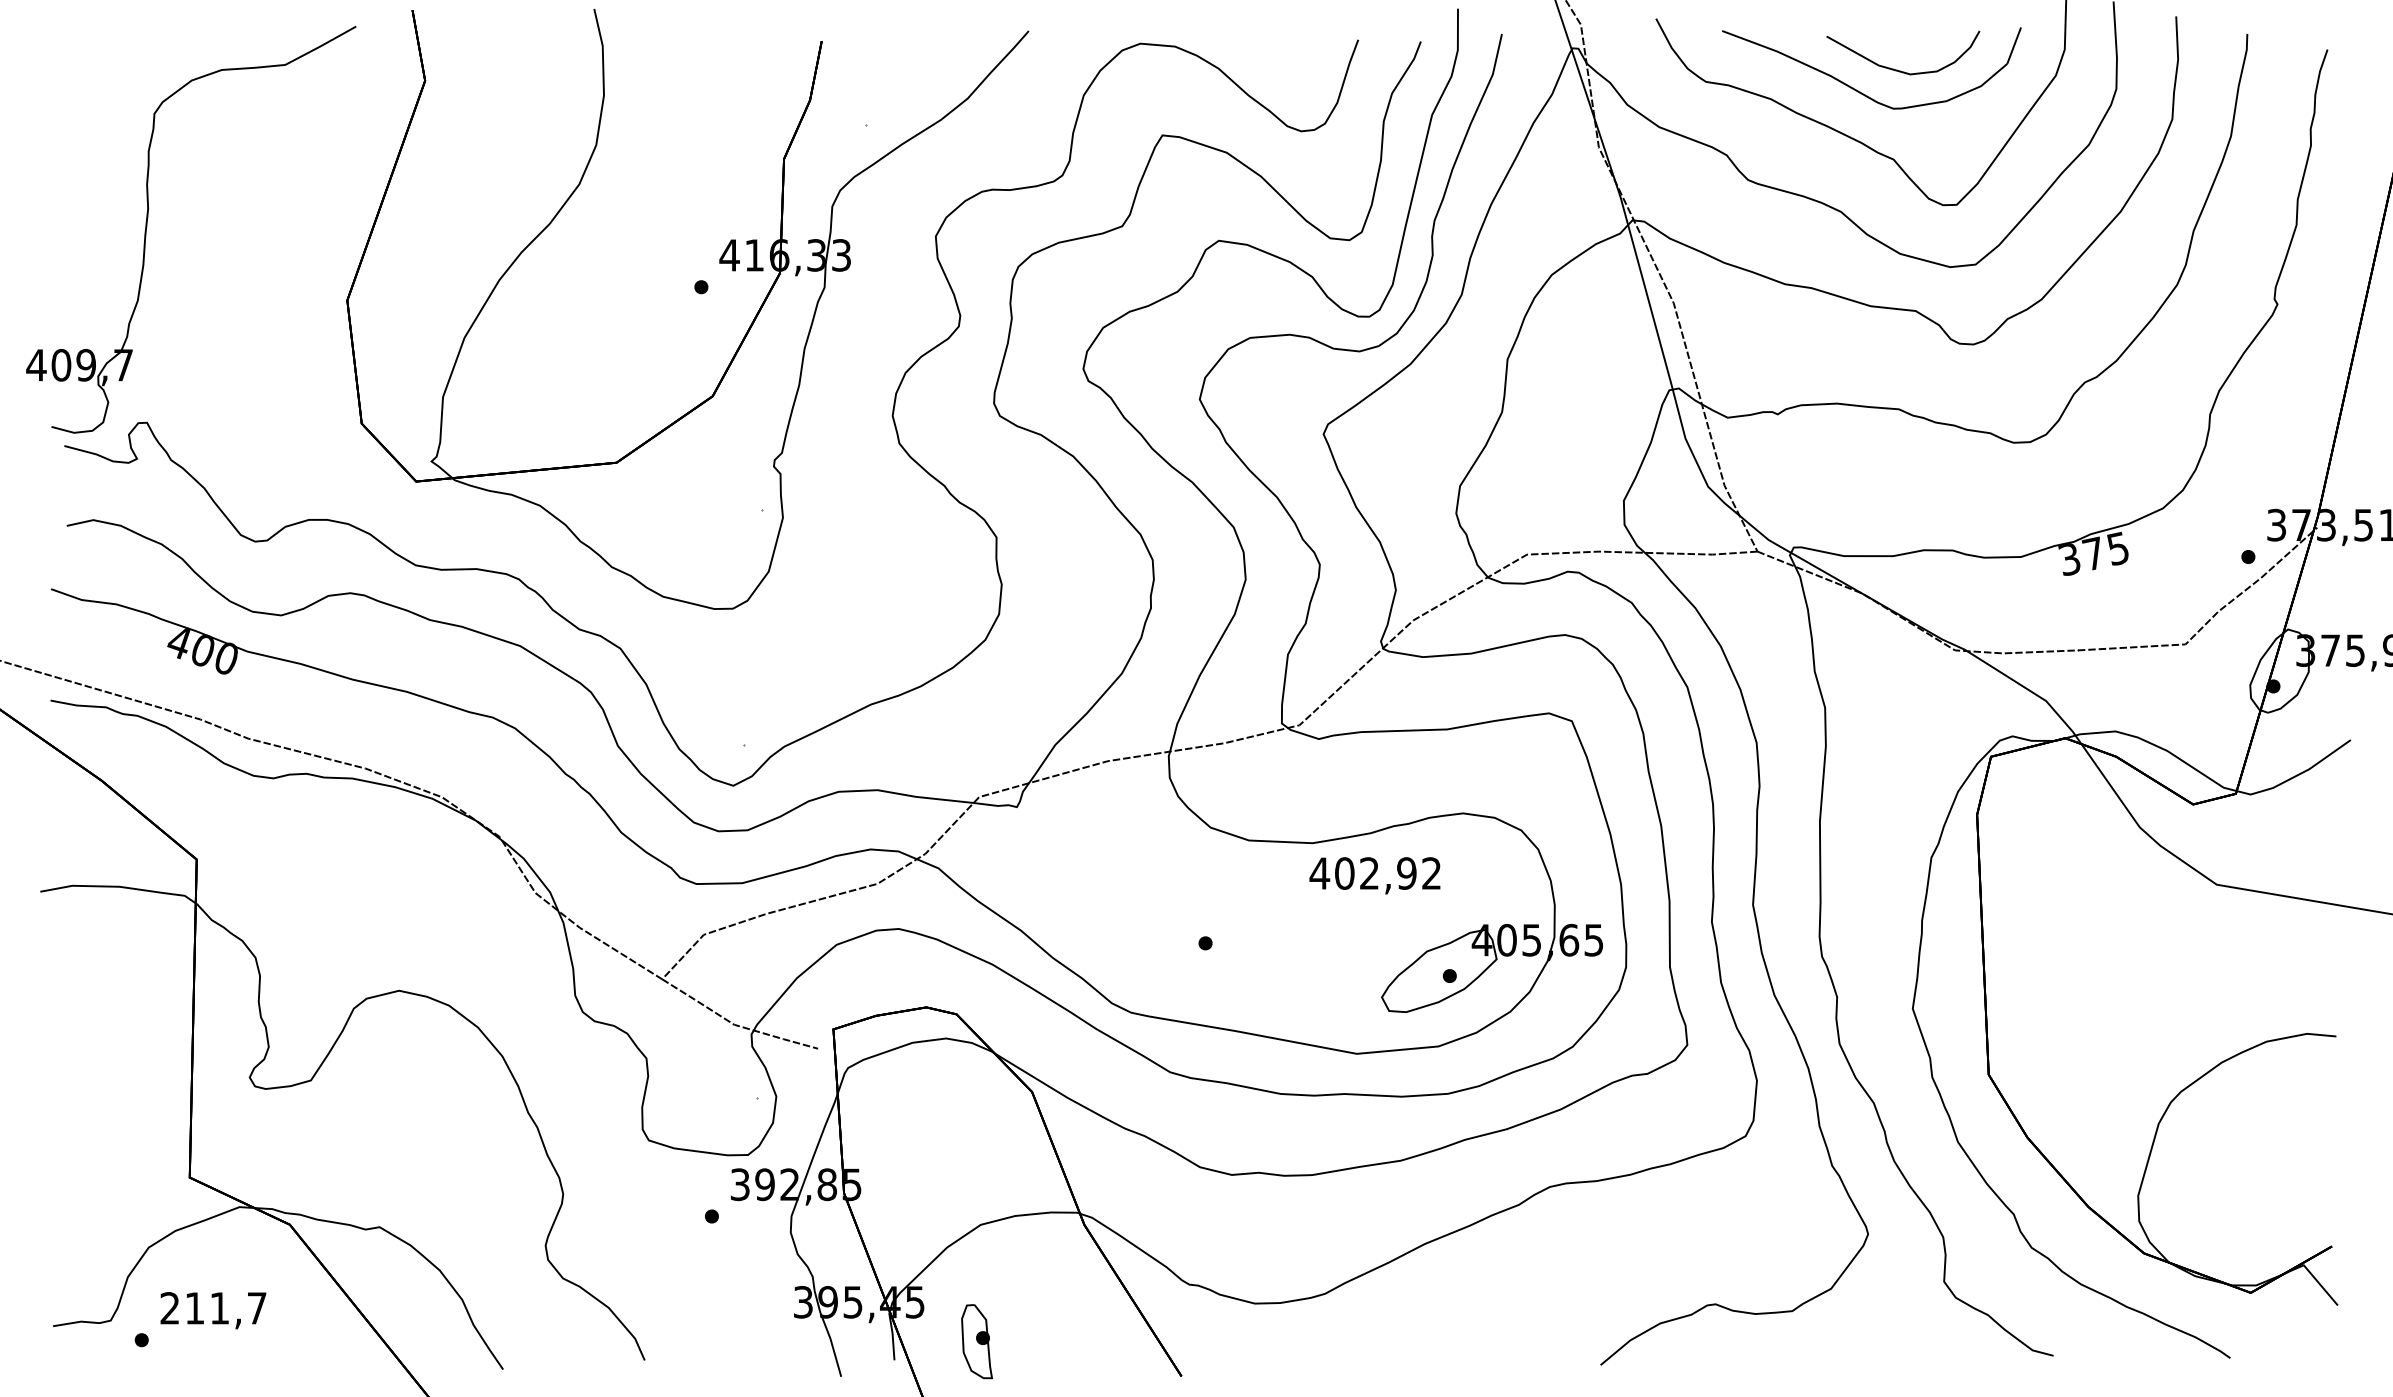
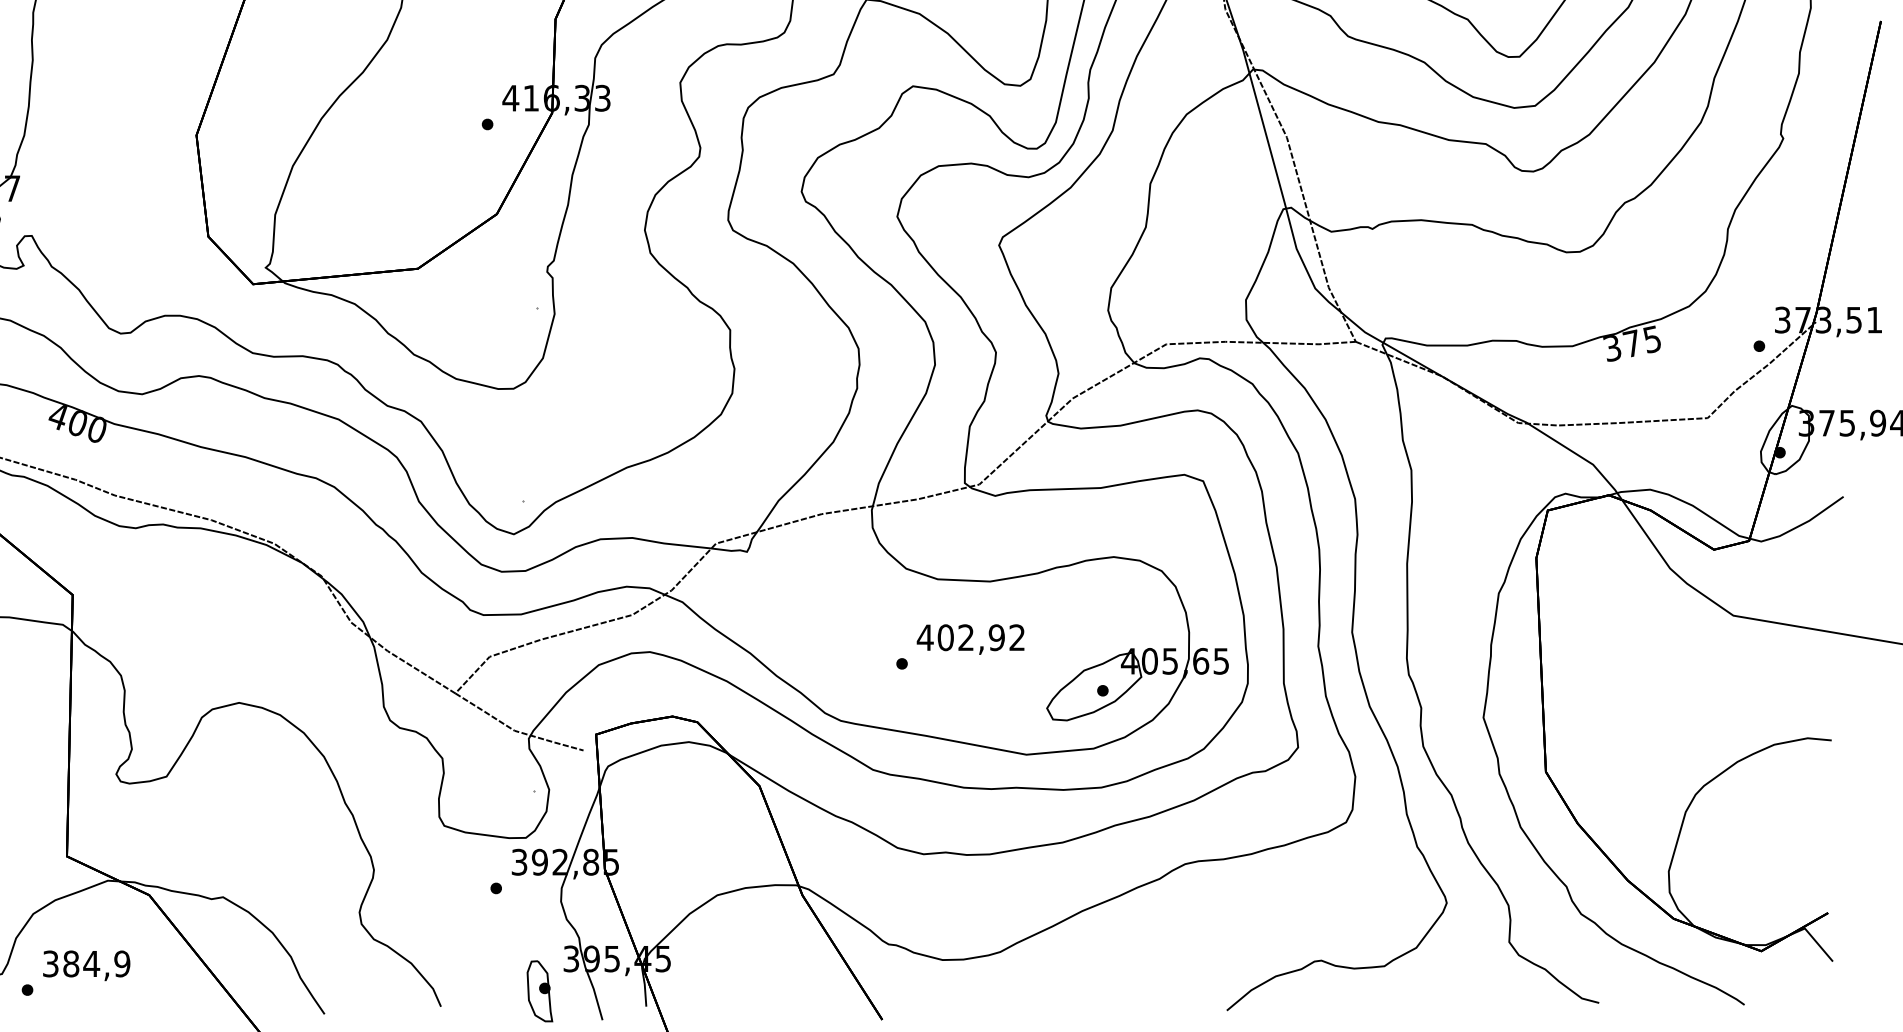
text: (1374, 875) -> (970, 639), moved
text: (213, 1308) -> (86, 964), 211,7 -> 384,9
part: (976, 1341) -> (539, 991), moved

